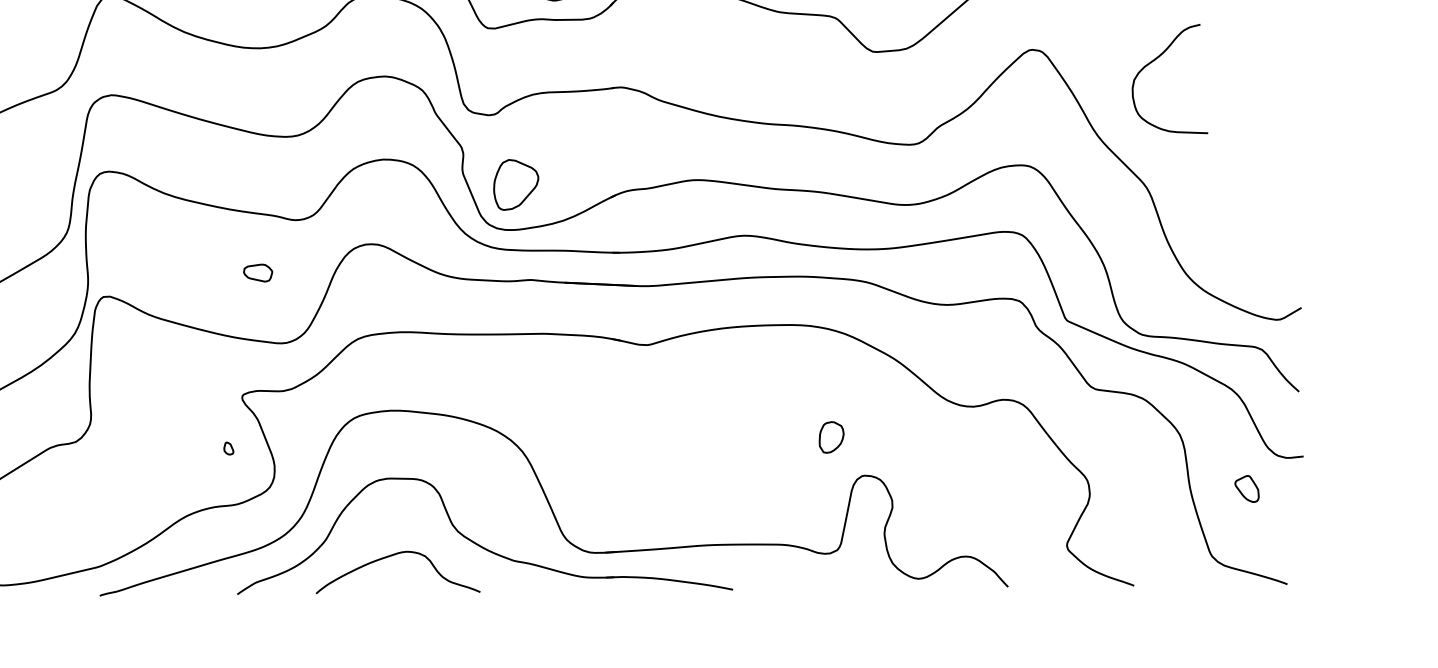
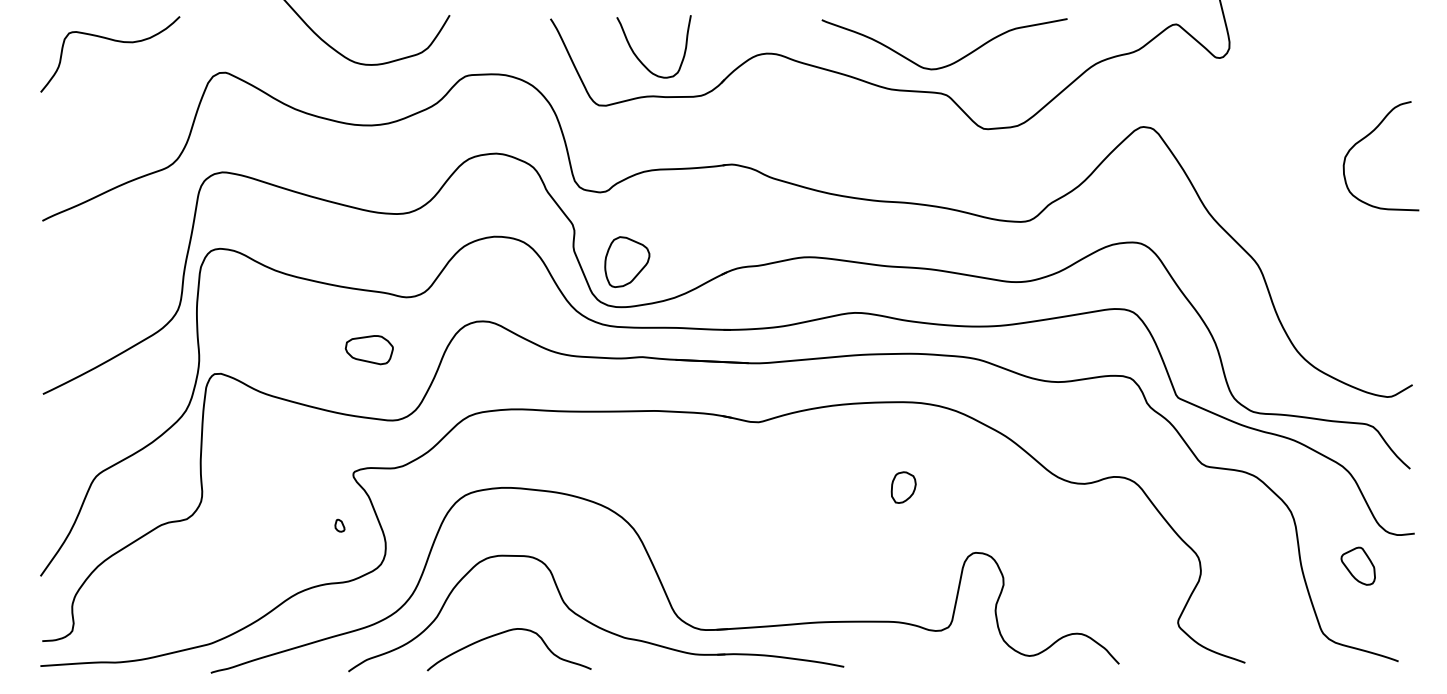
curve: (1154, 61) -> (1365, 138), moved
part: (257, 273) -> (368, 350), size x1.67
part: (831, 437) -> (903, 487), moved
part: (1246, 488) -> (1357, 565), size x1.43

